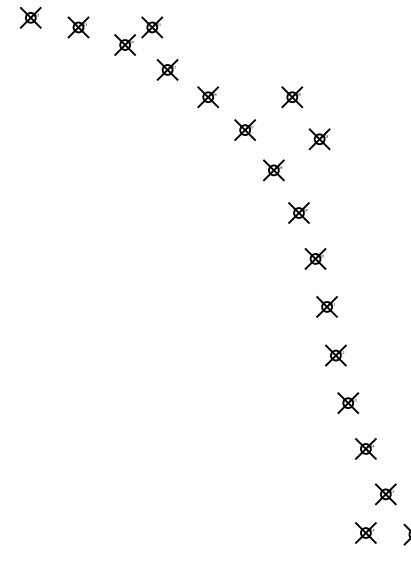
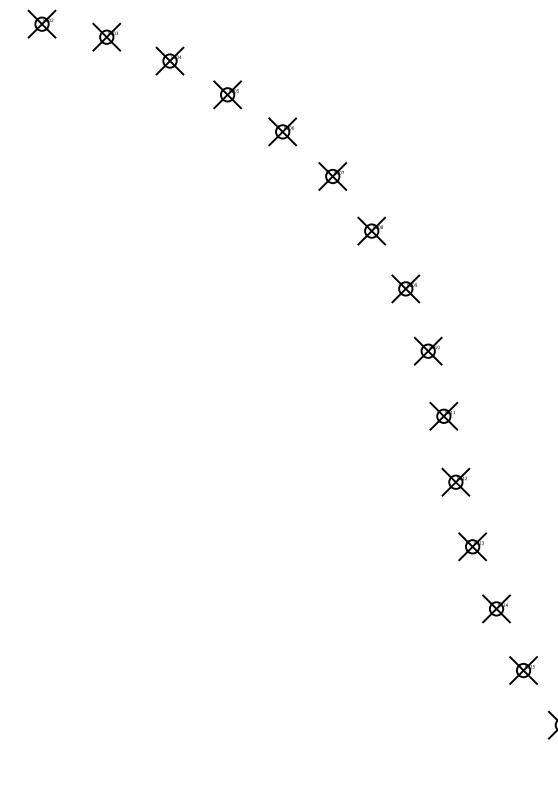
part: (152, 26) -> (206, 36), removed
part: (292, 96) -> (396, 131), removed
part: (319, 138) -> (433, 188), removed
part: (365, 532) -> (496, 722), removed

